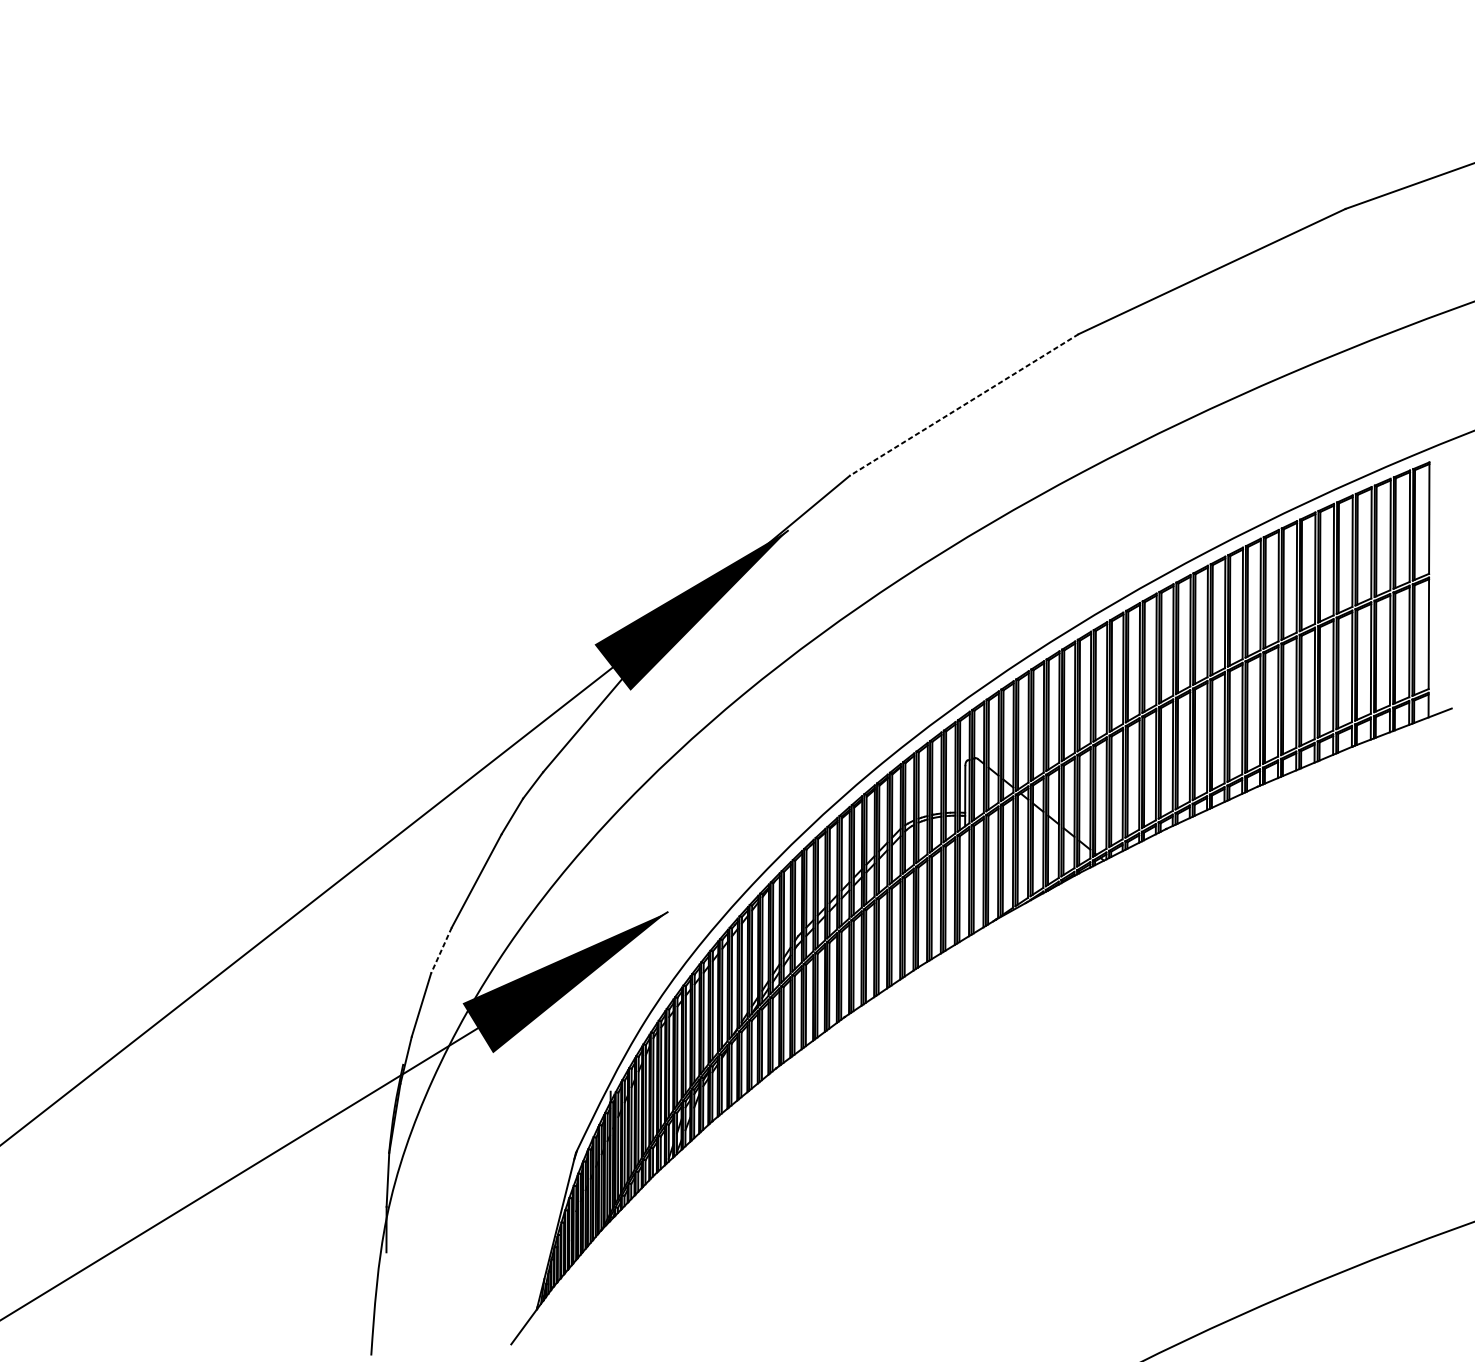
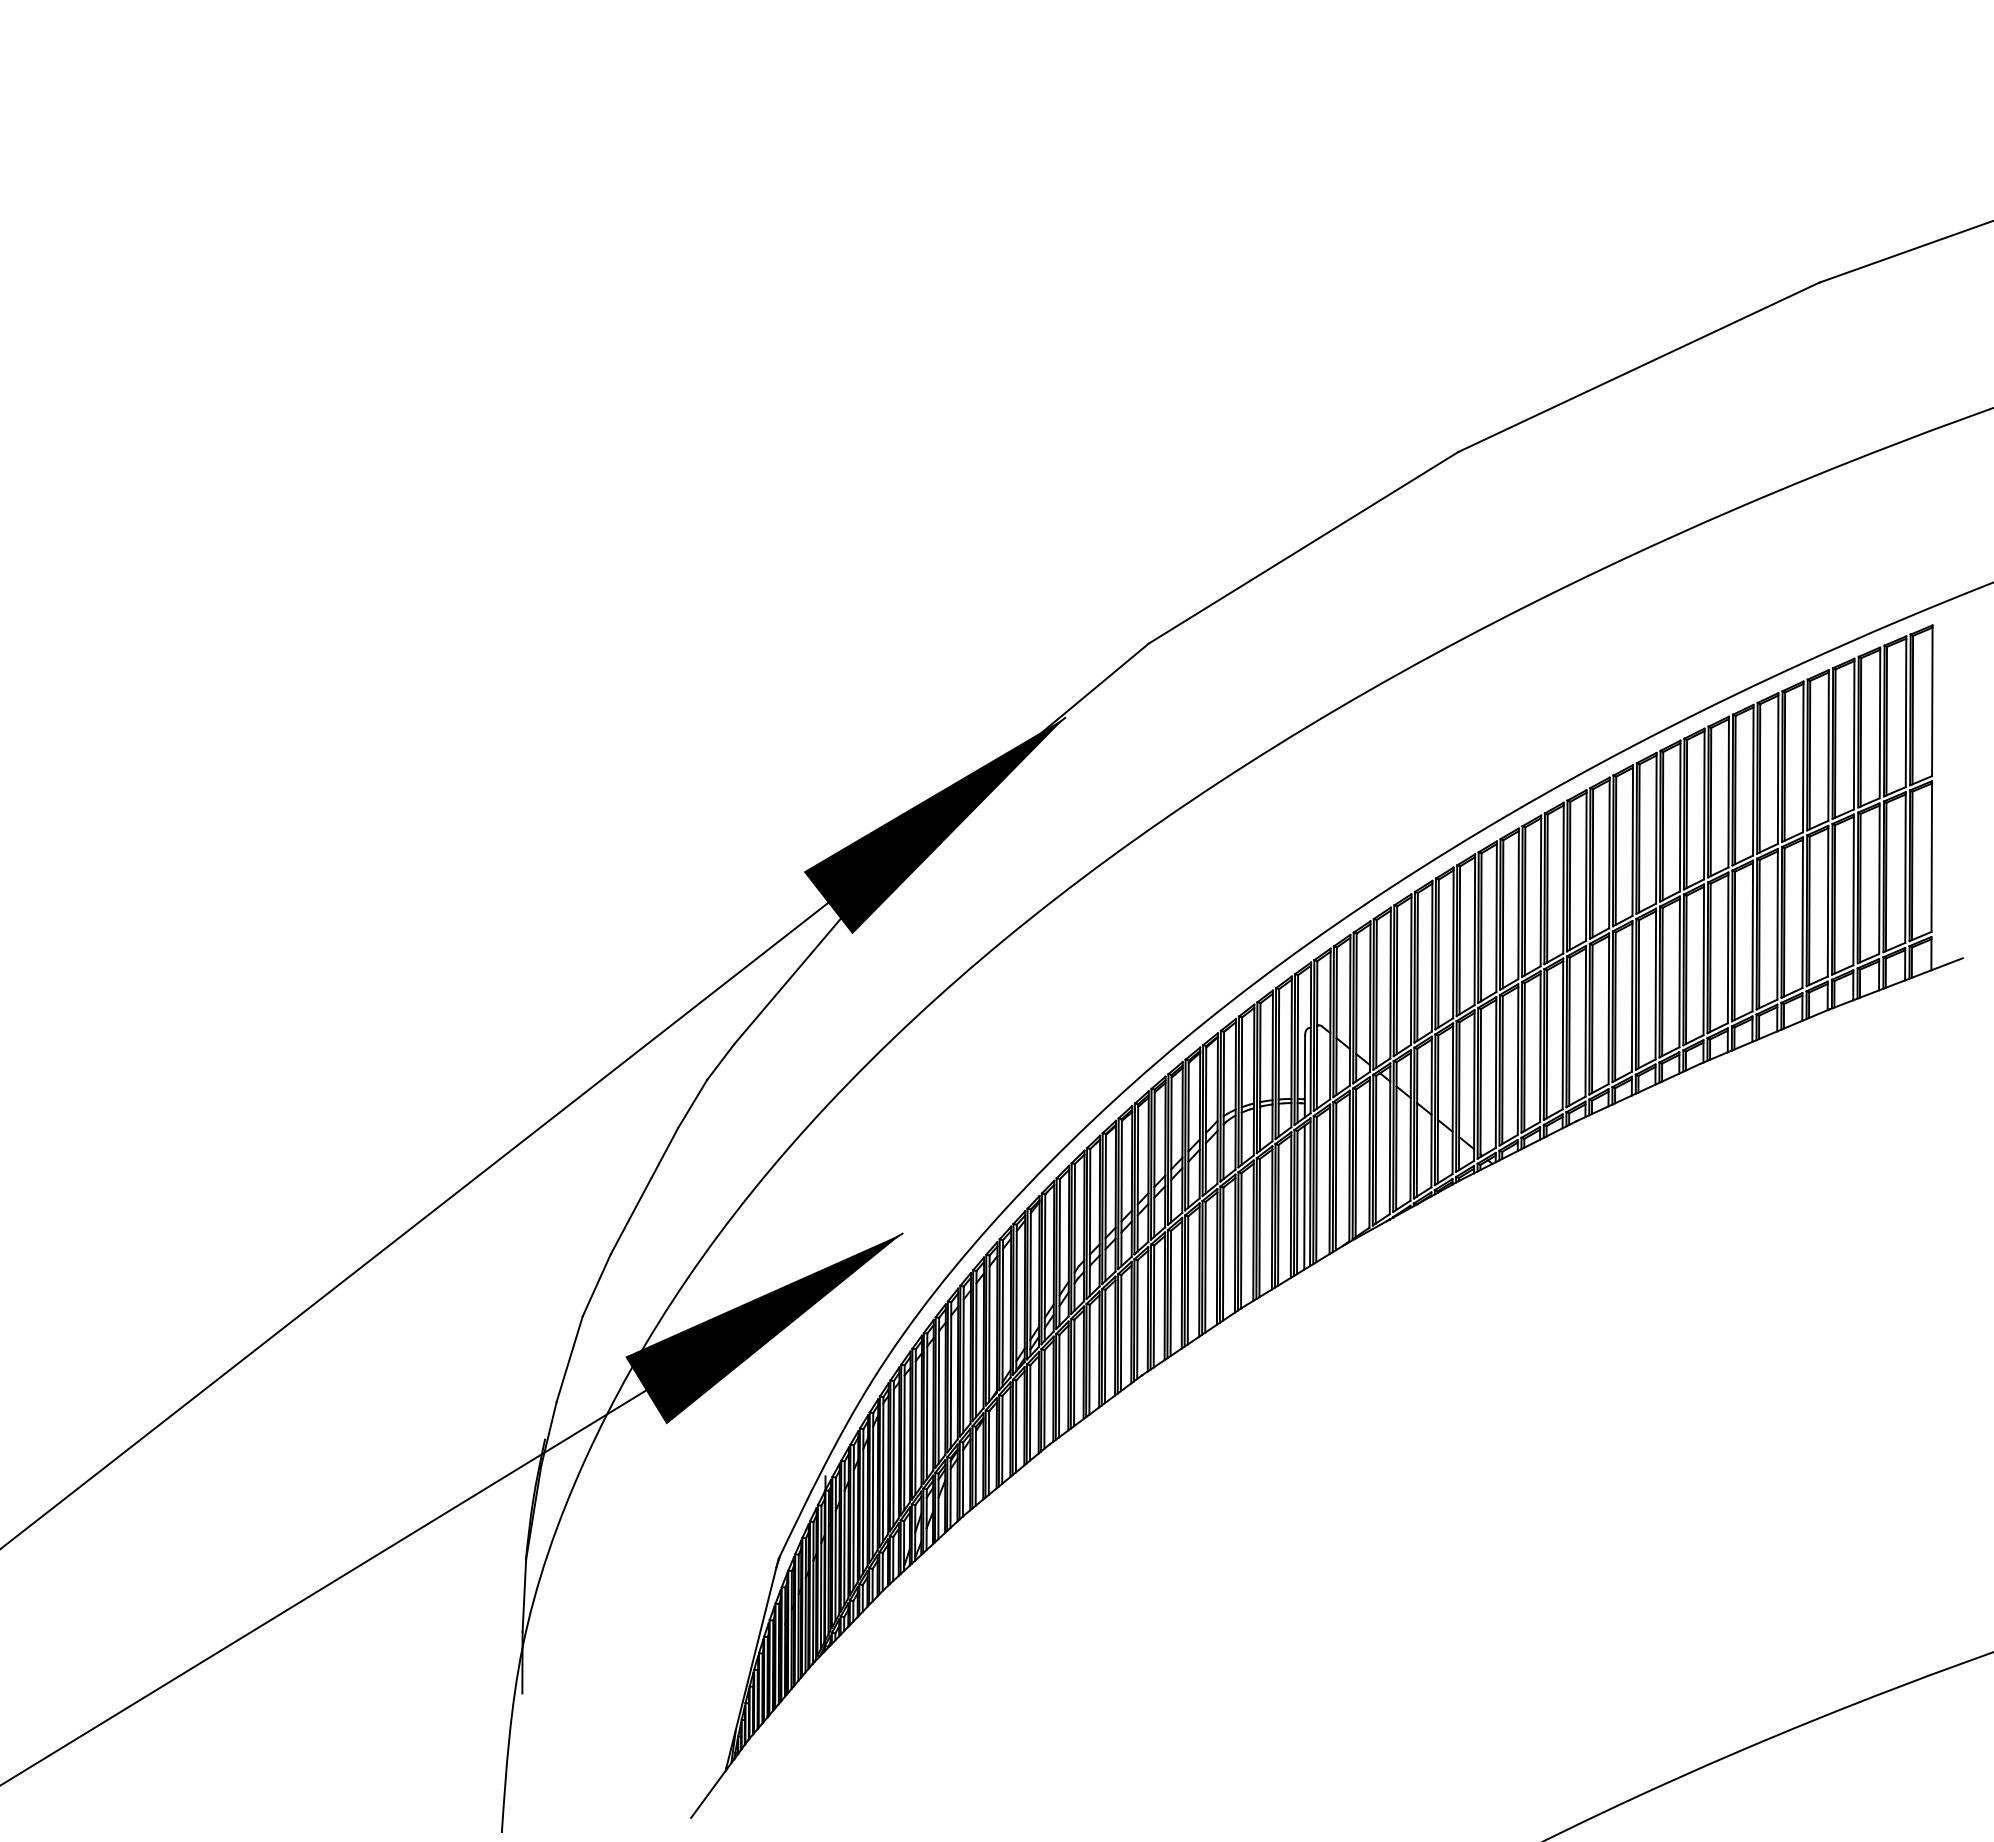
line: (964, 404) -> (1303, 547), dashed -> solid
line: (964, 885) -> (1304, 1197), added
line: (441, 950) -> (596, 1285), dashed -> solid

